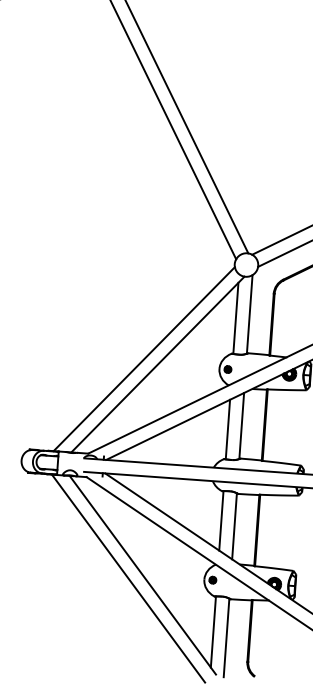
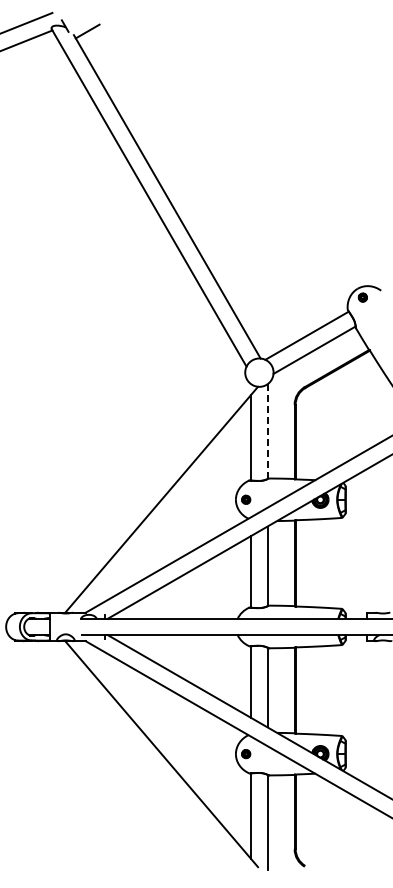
line: (249, 314) -> (267, 431), solid -> dashed
line: (144, 359) -> (144, 494), removed
line: (128, 578) -> (144, 759), removed

